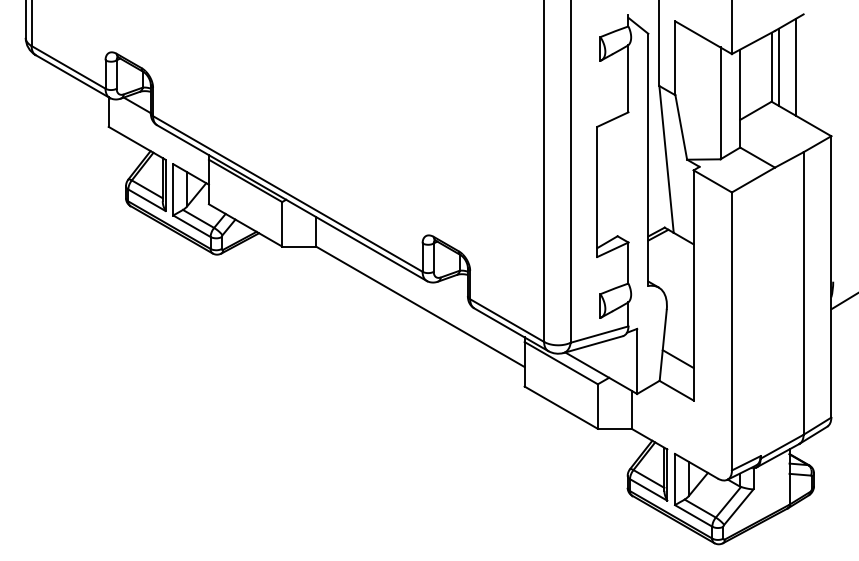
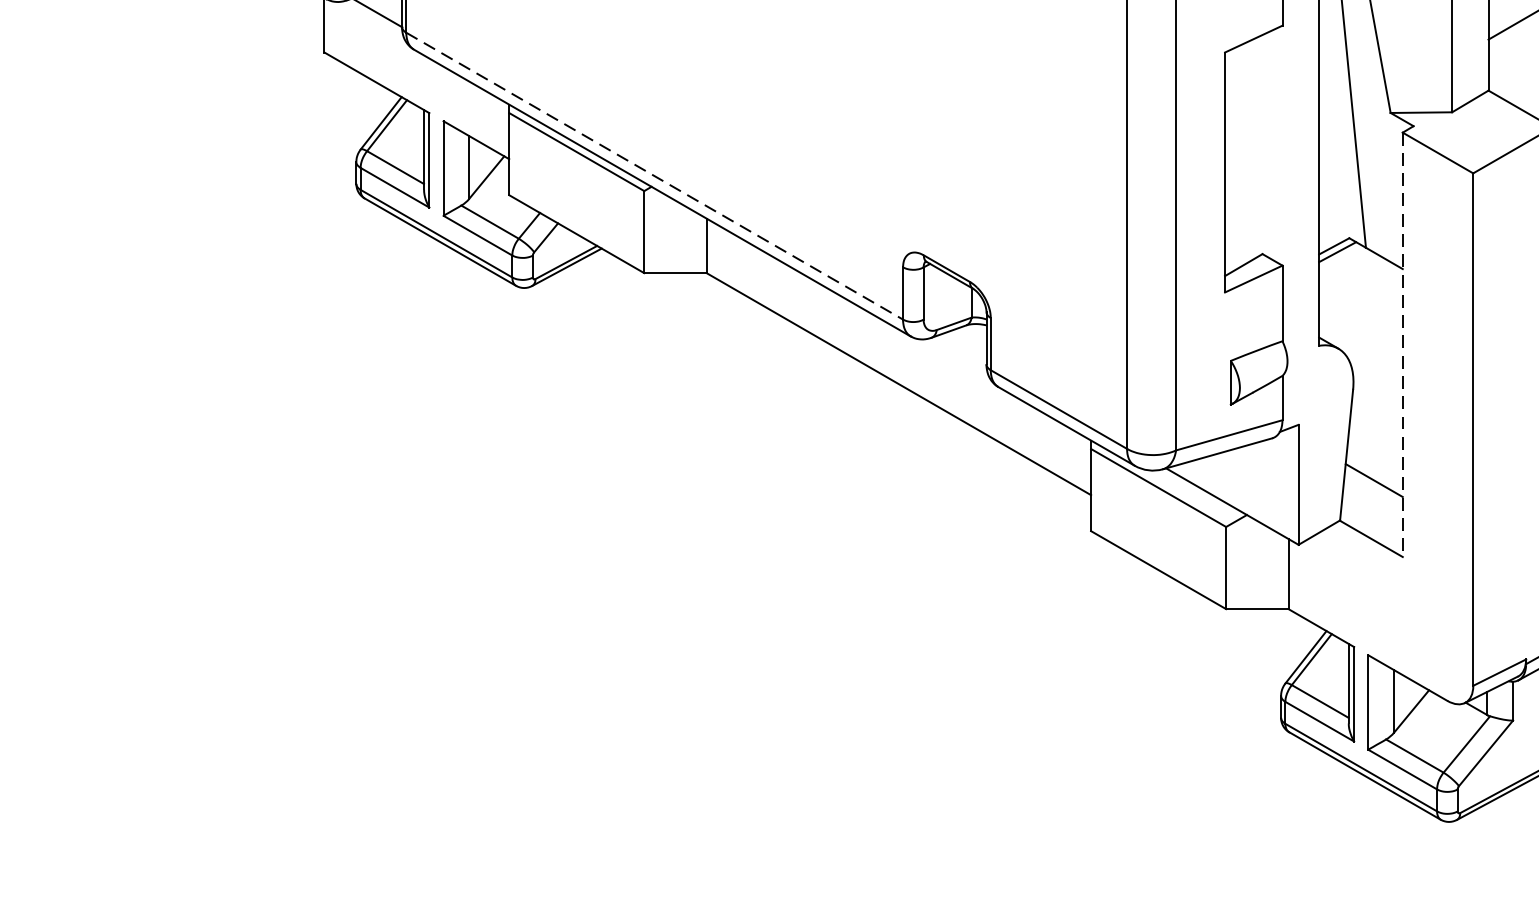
line: (287, 193) -> (654, 175), solid -> dashed
line: (693, 285) -> (1402, 344), solid -> dashed

